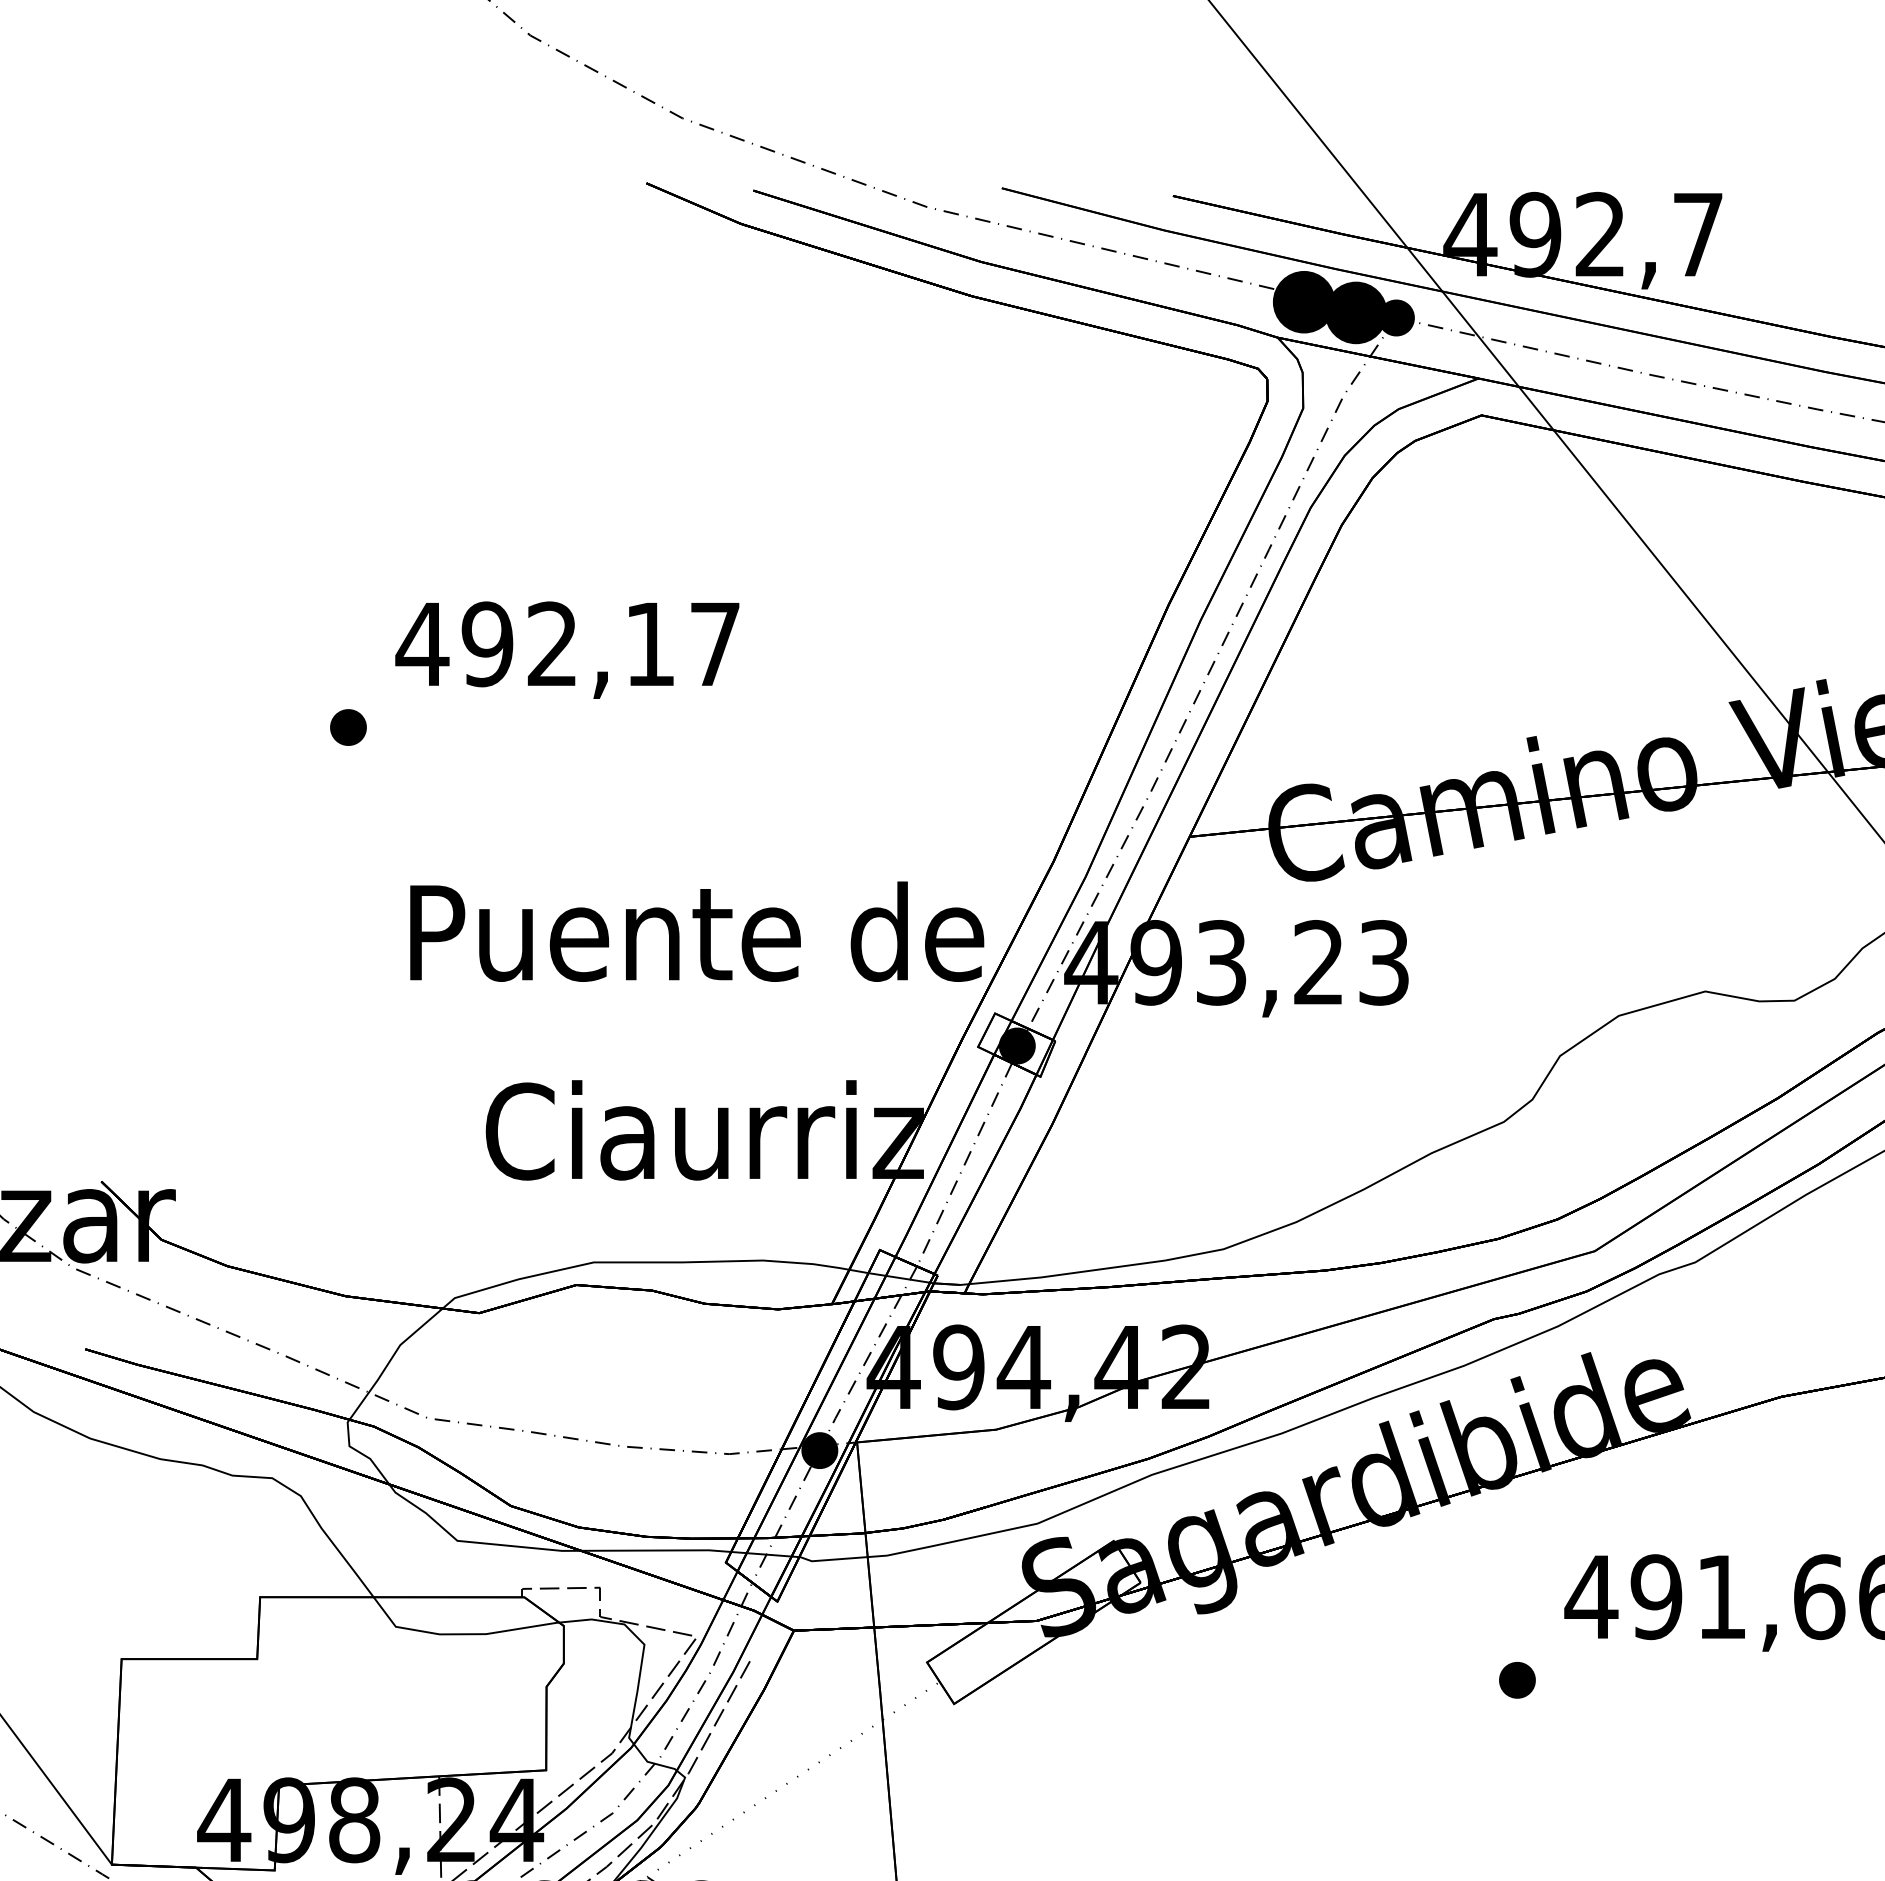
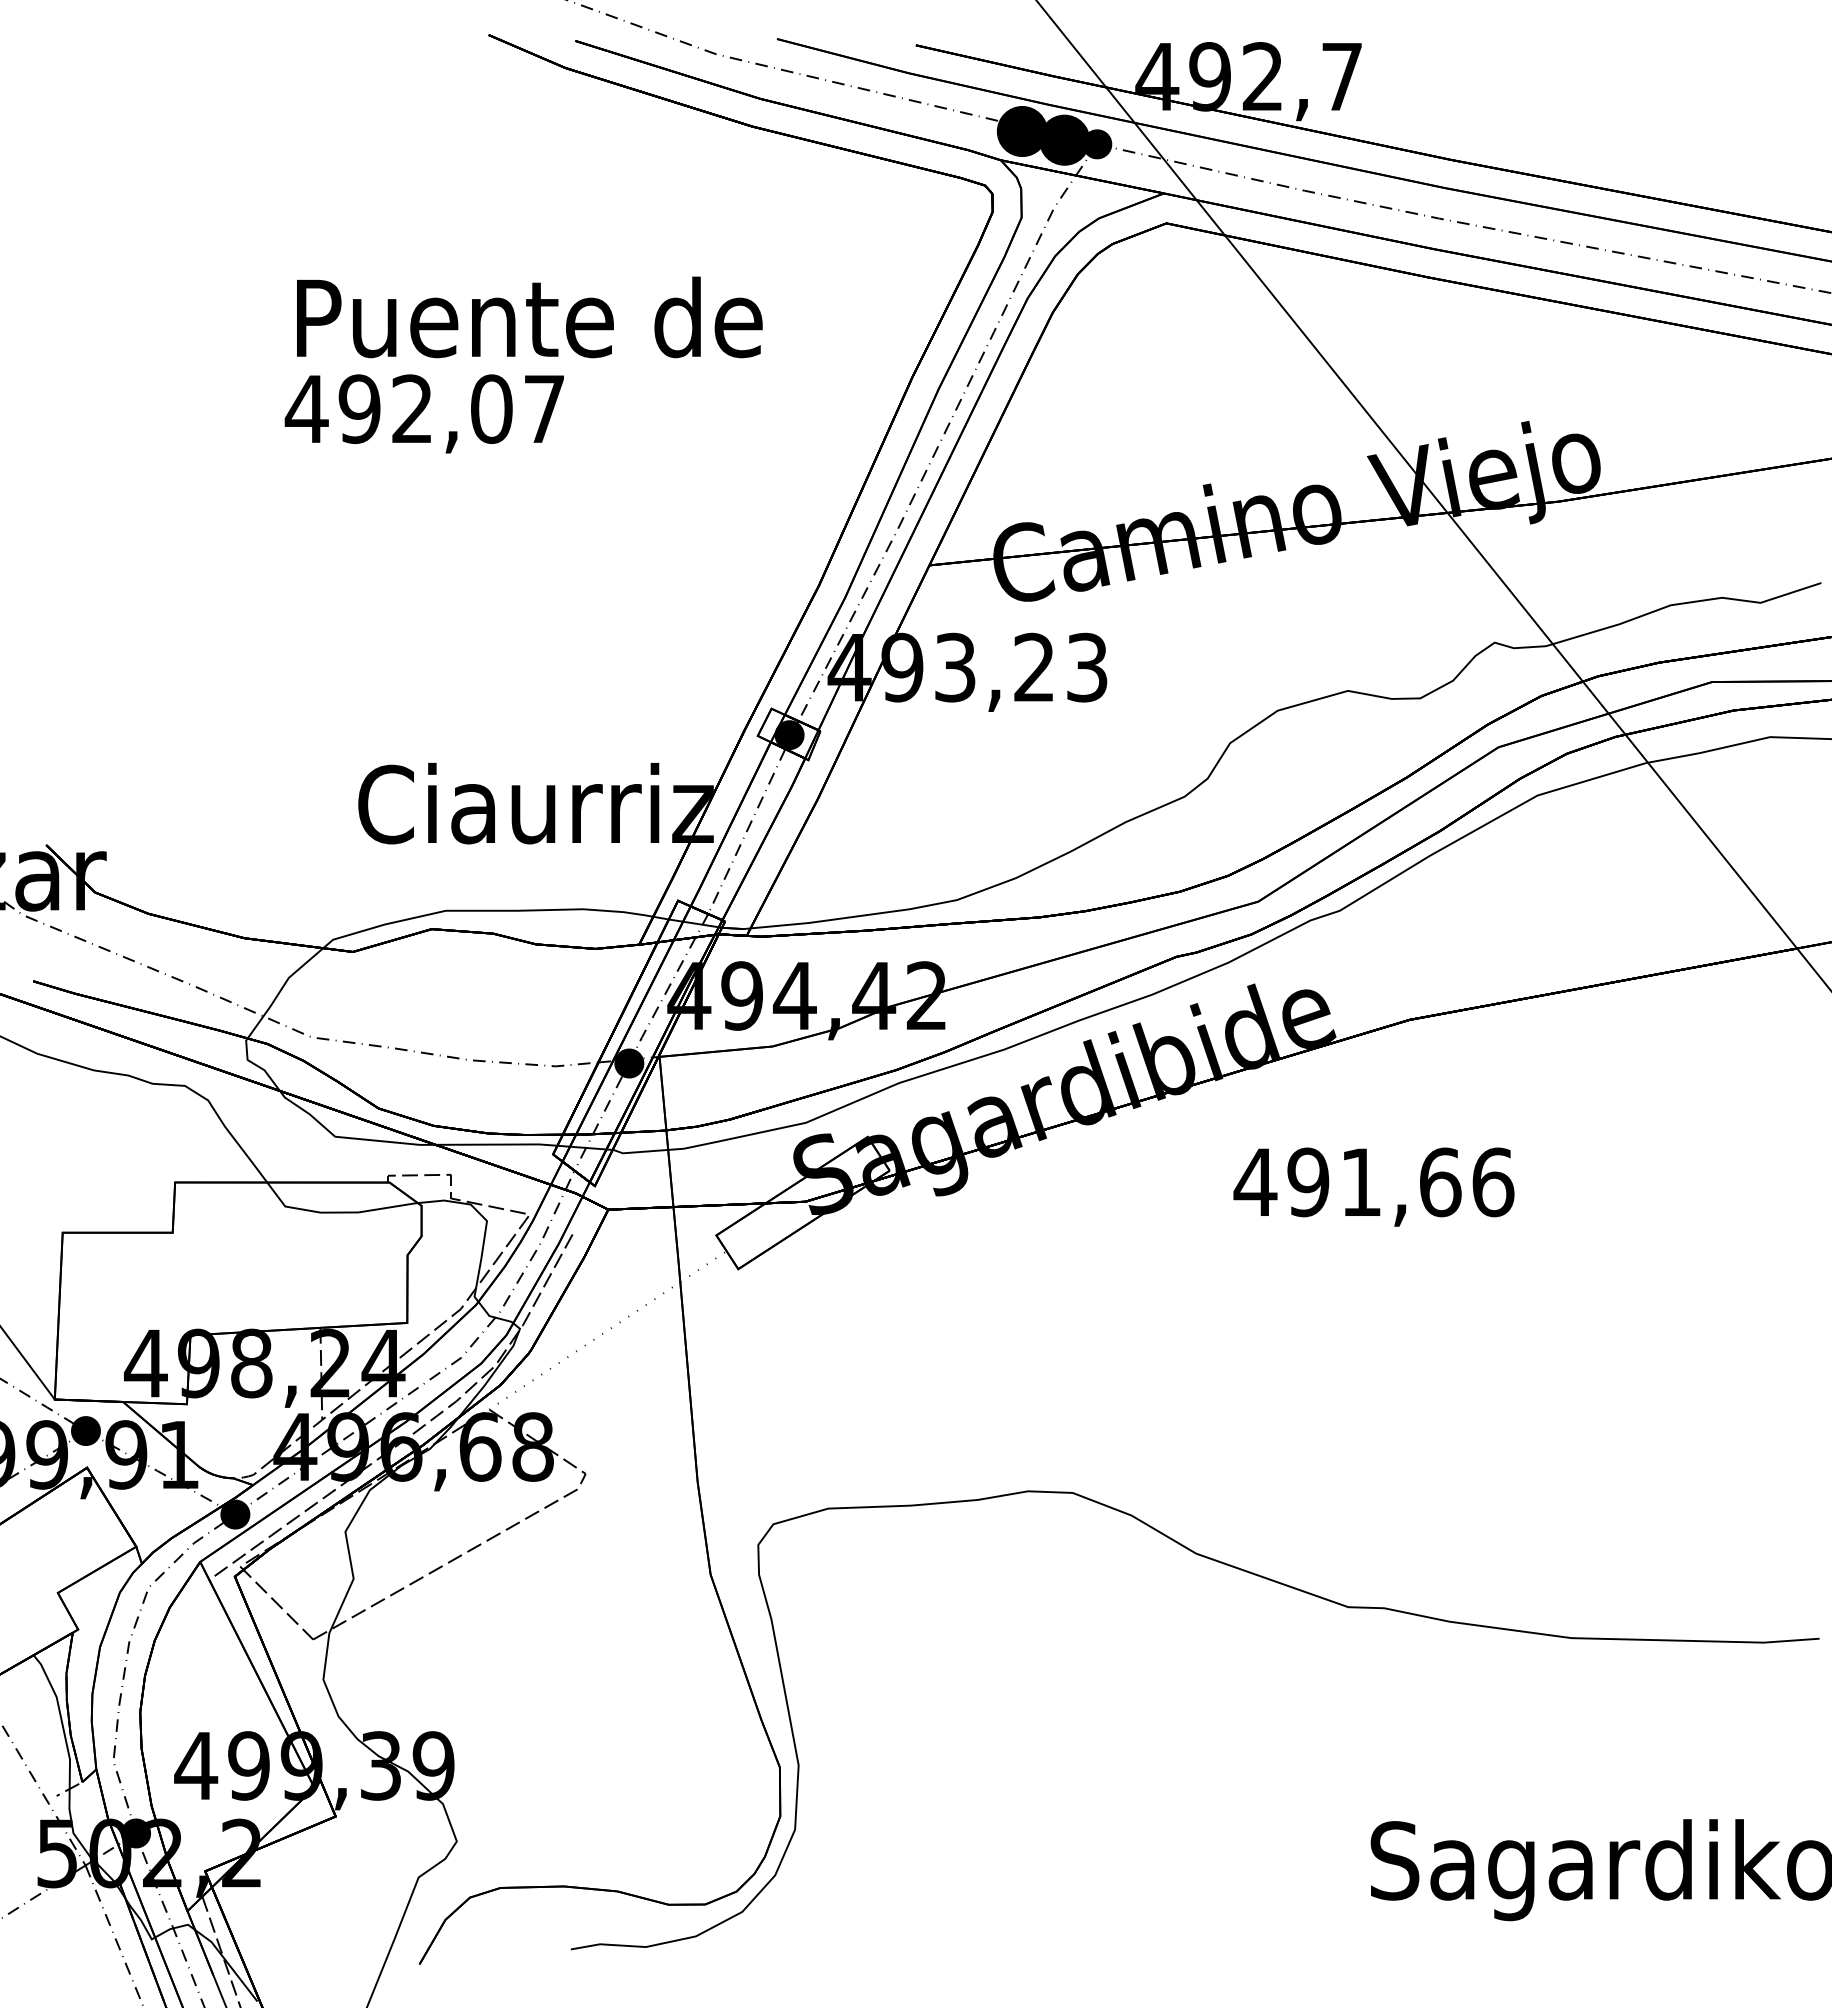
text: (649, 643) -> (491, 408), 492,17 -> 492,07
part: (348, 727) -> (246, 476), removed
text: (696, 931) -> (529, 317), moved
part: (1517, 1679) -> (1195, 1249), removed

